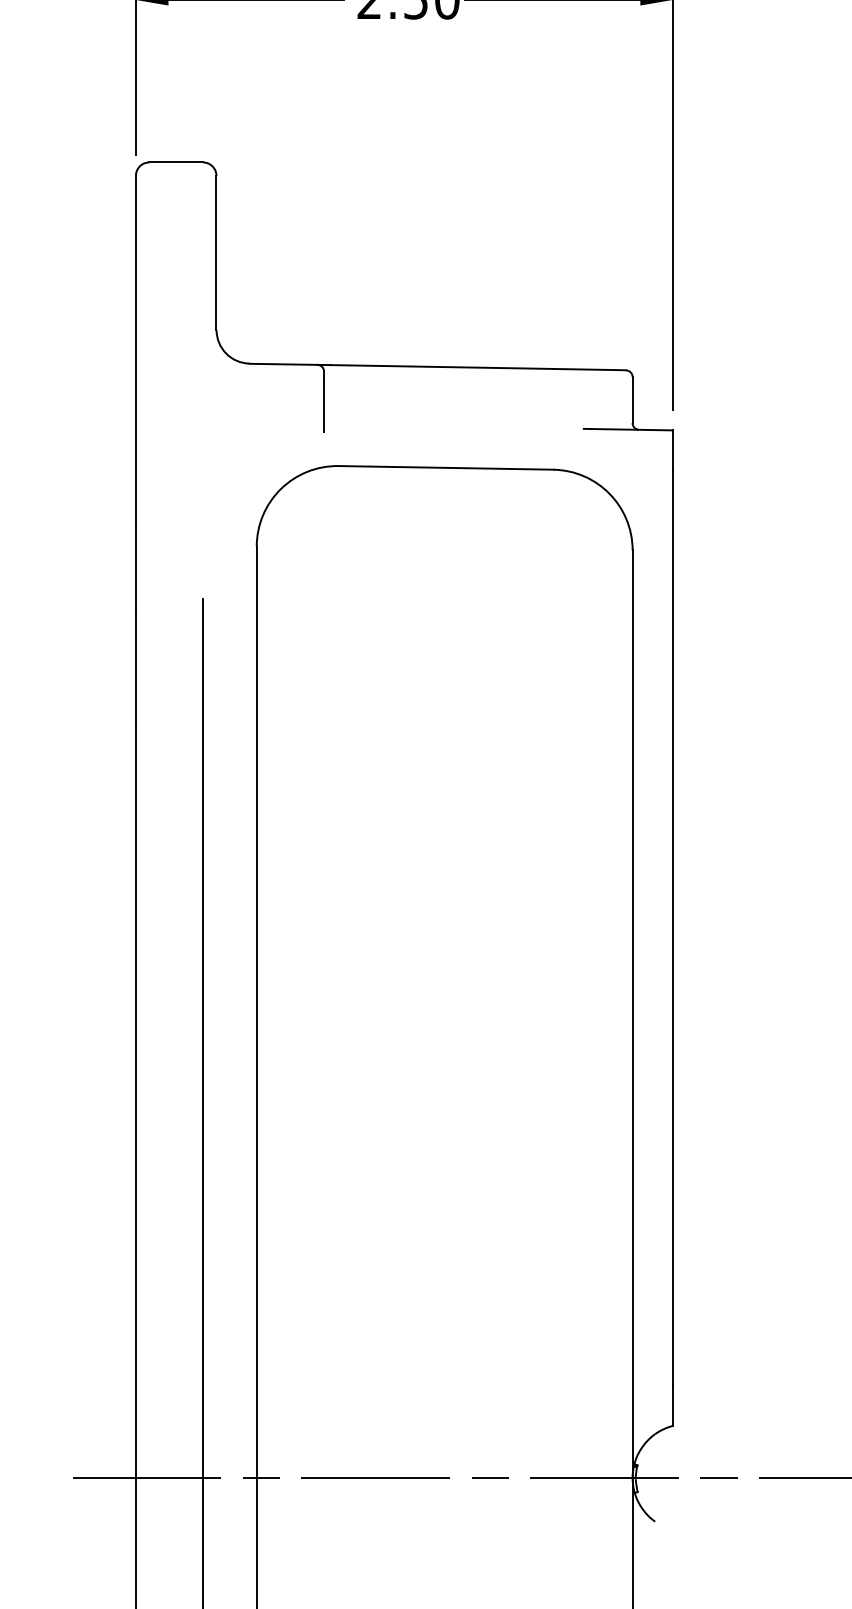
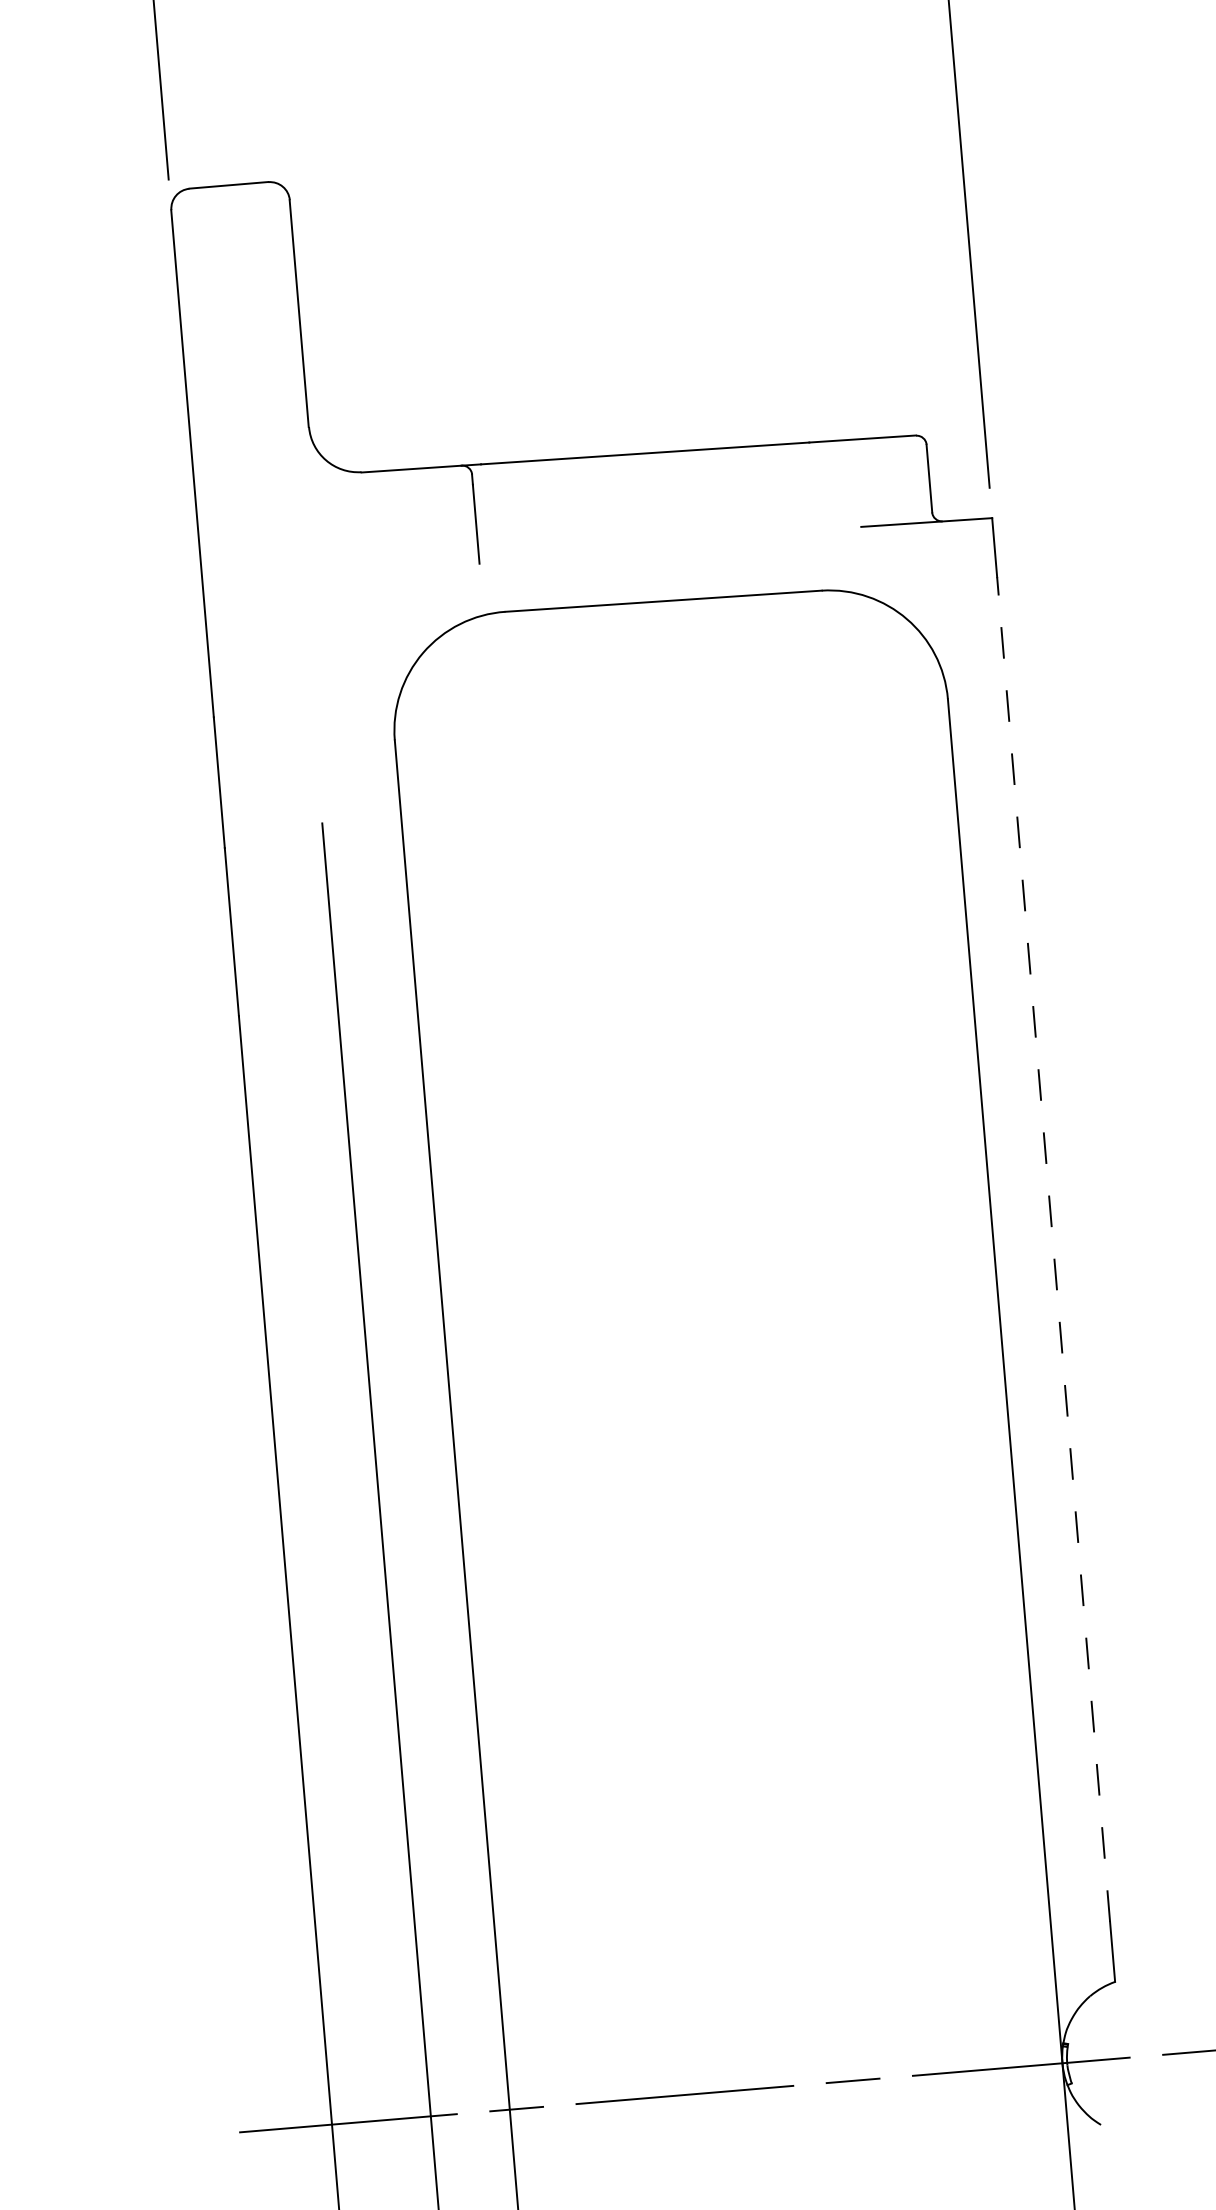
line: (672, 927) -> (1053, 1249), solid -> dashed

